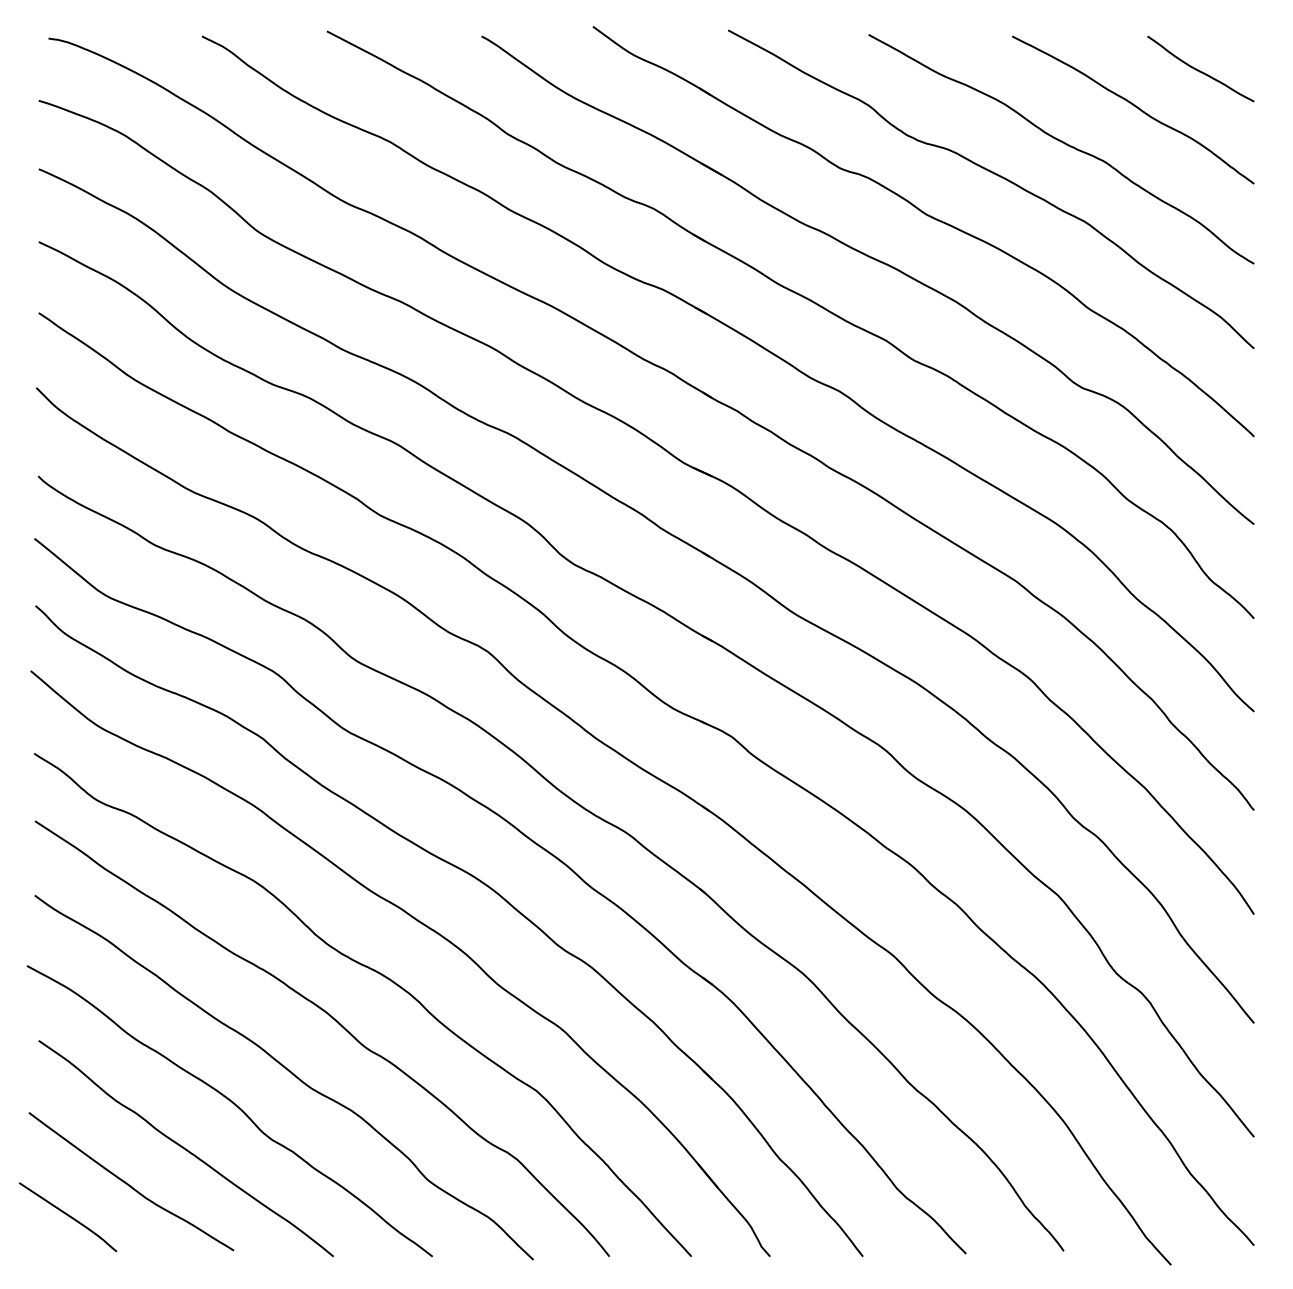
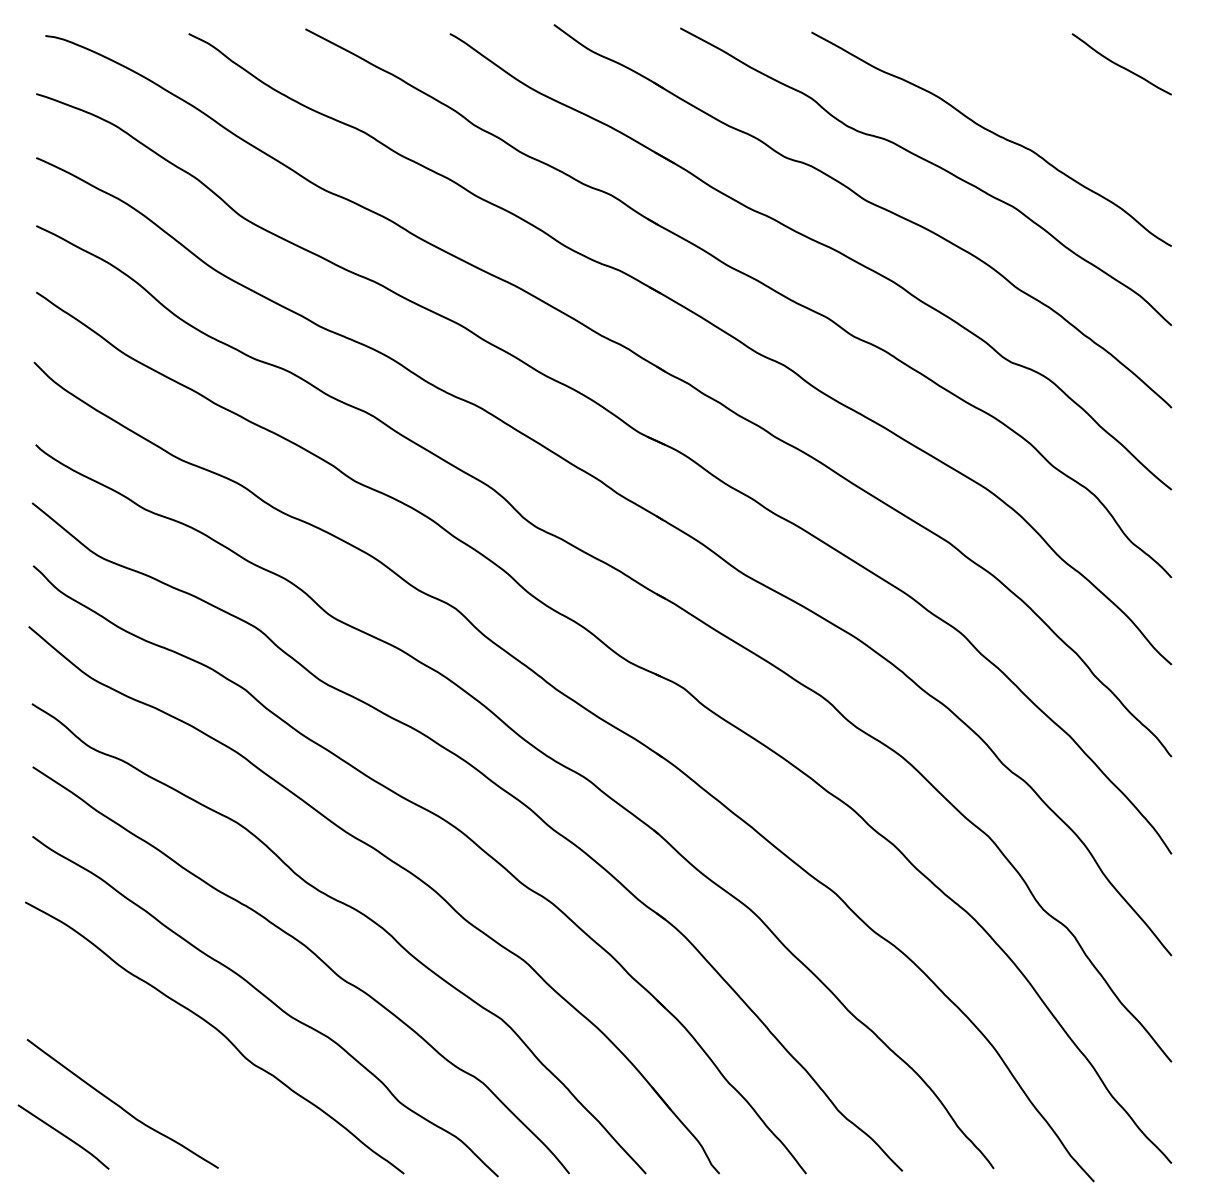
curve: (1134, 106) -> (1059, 99), removed
curve: (185, 1148) -> (173, 1072), removed

